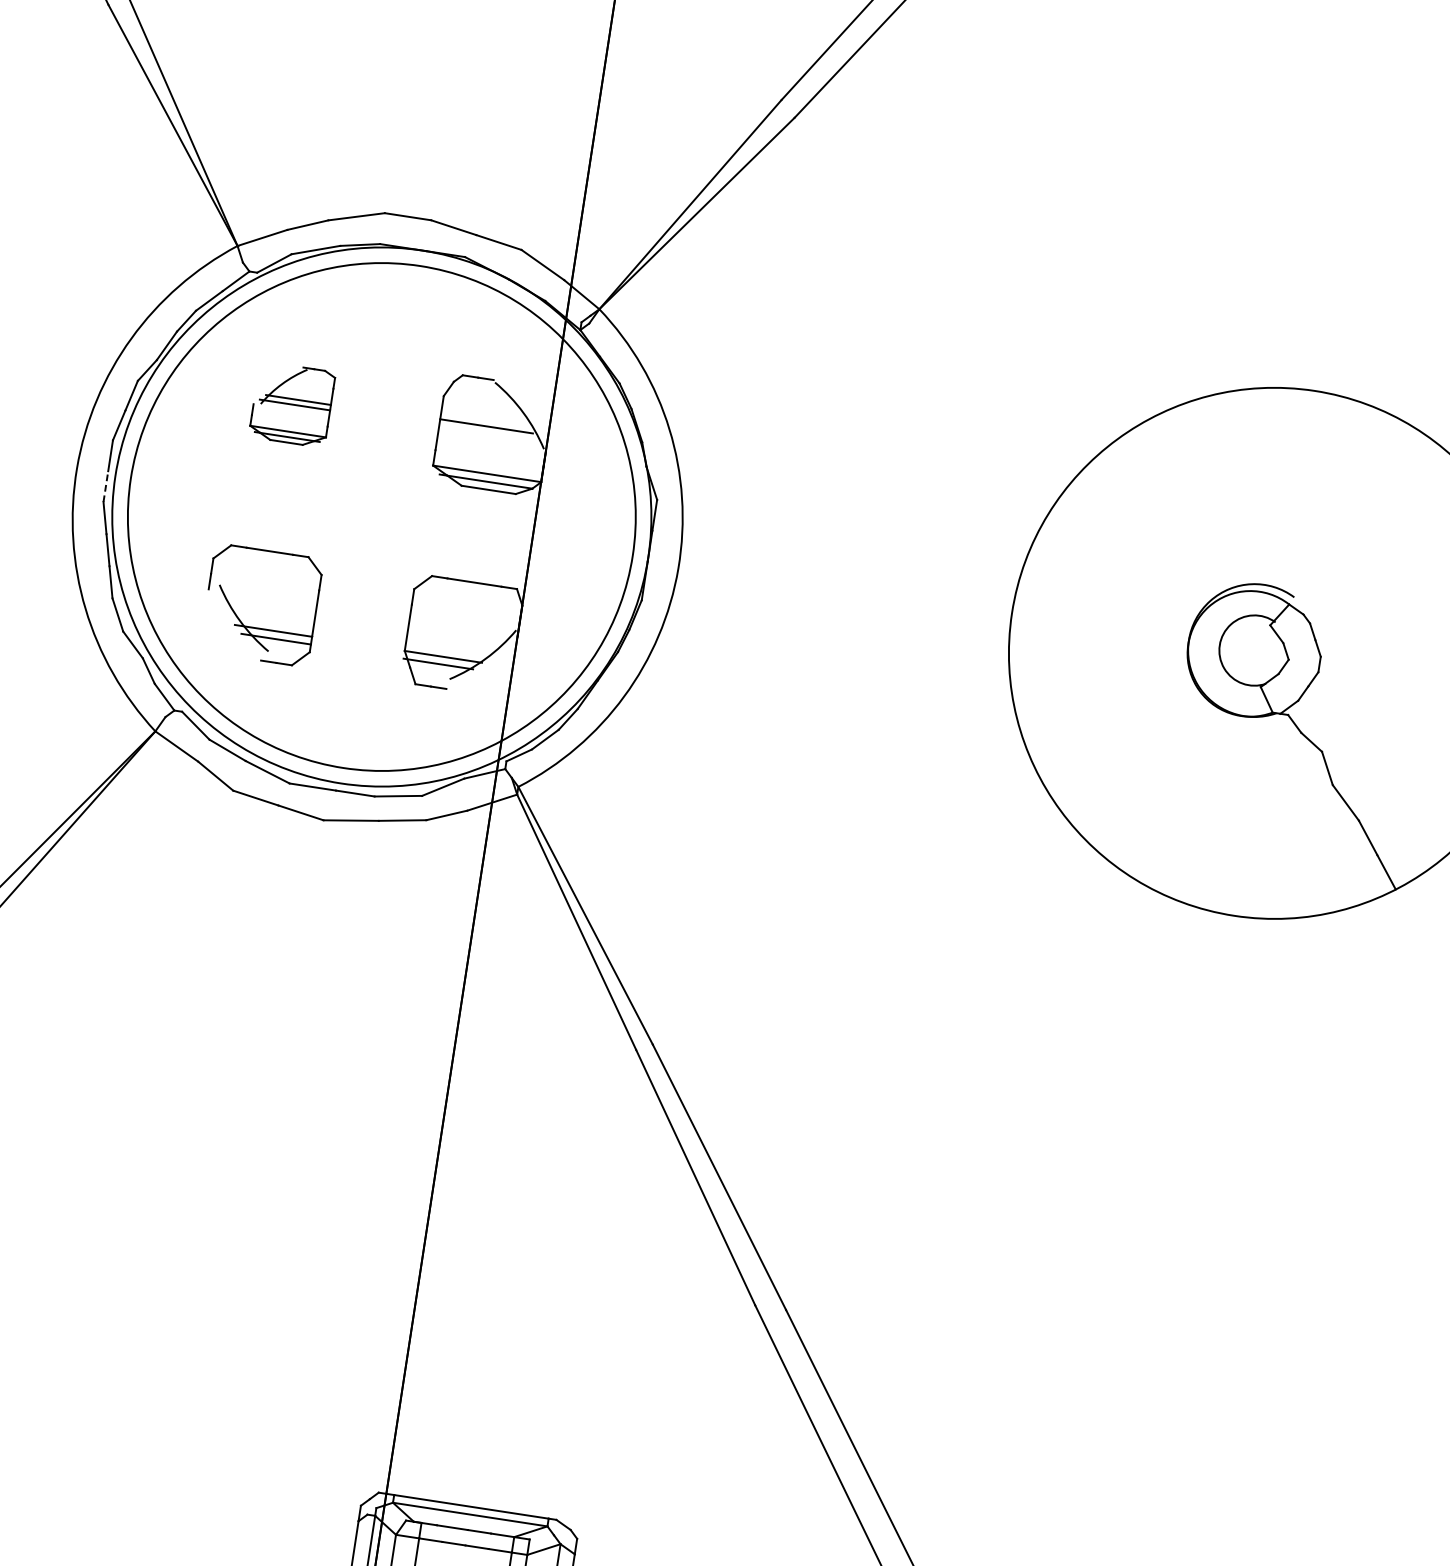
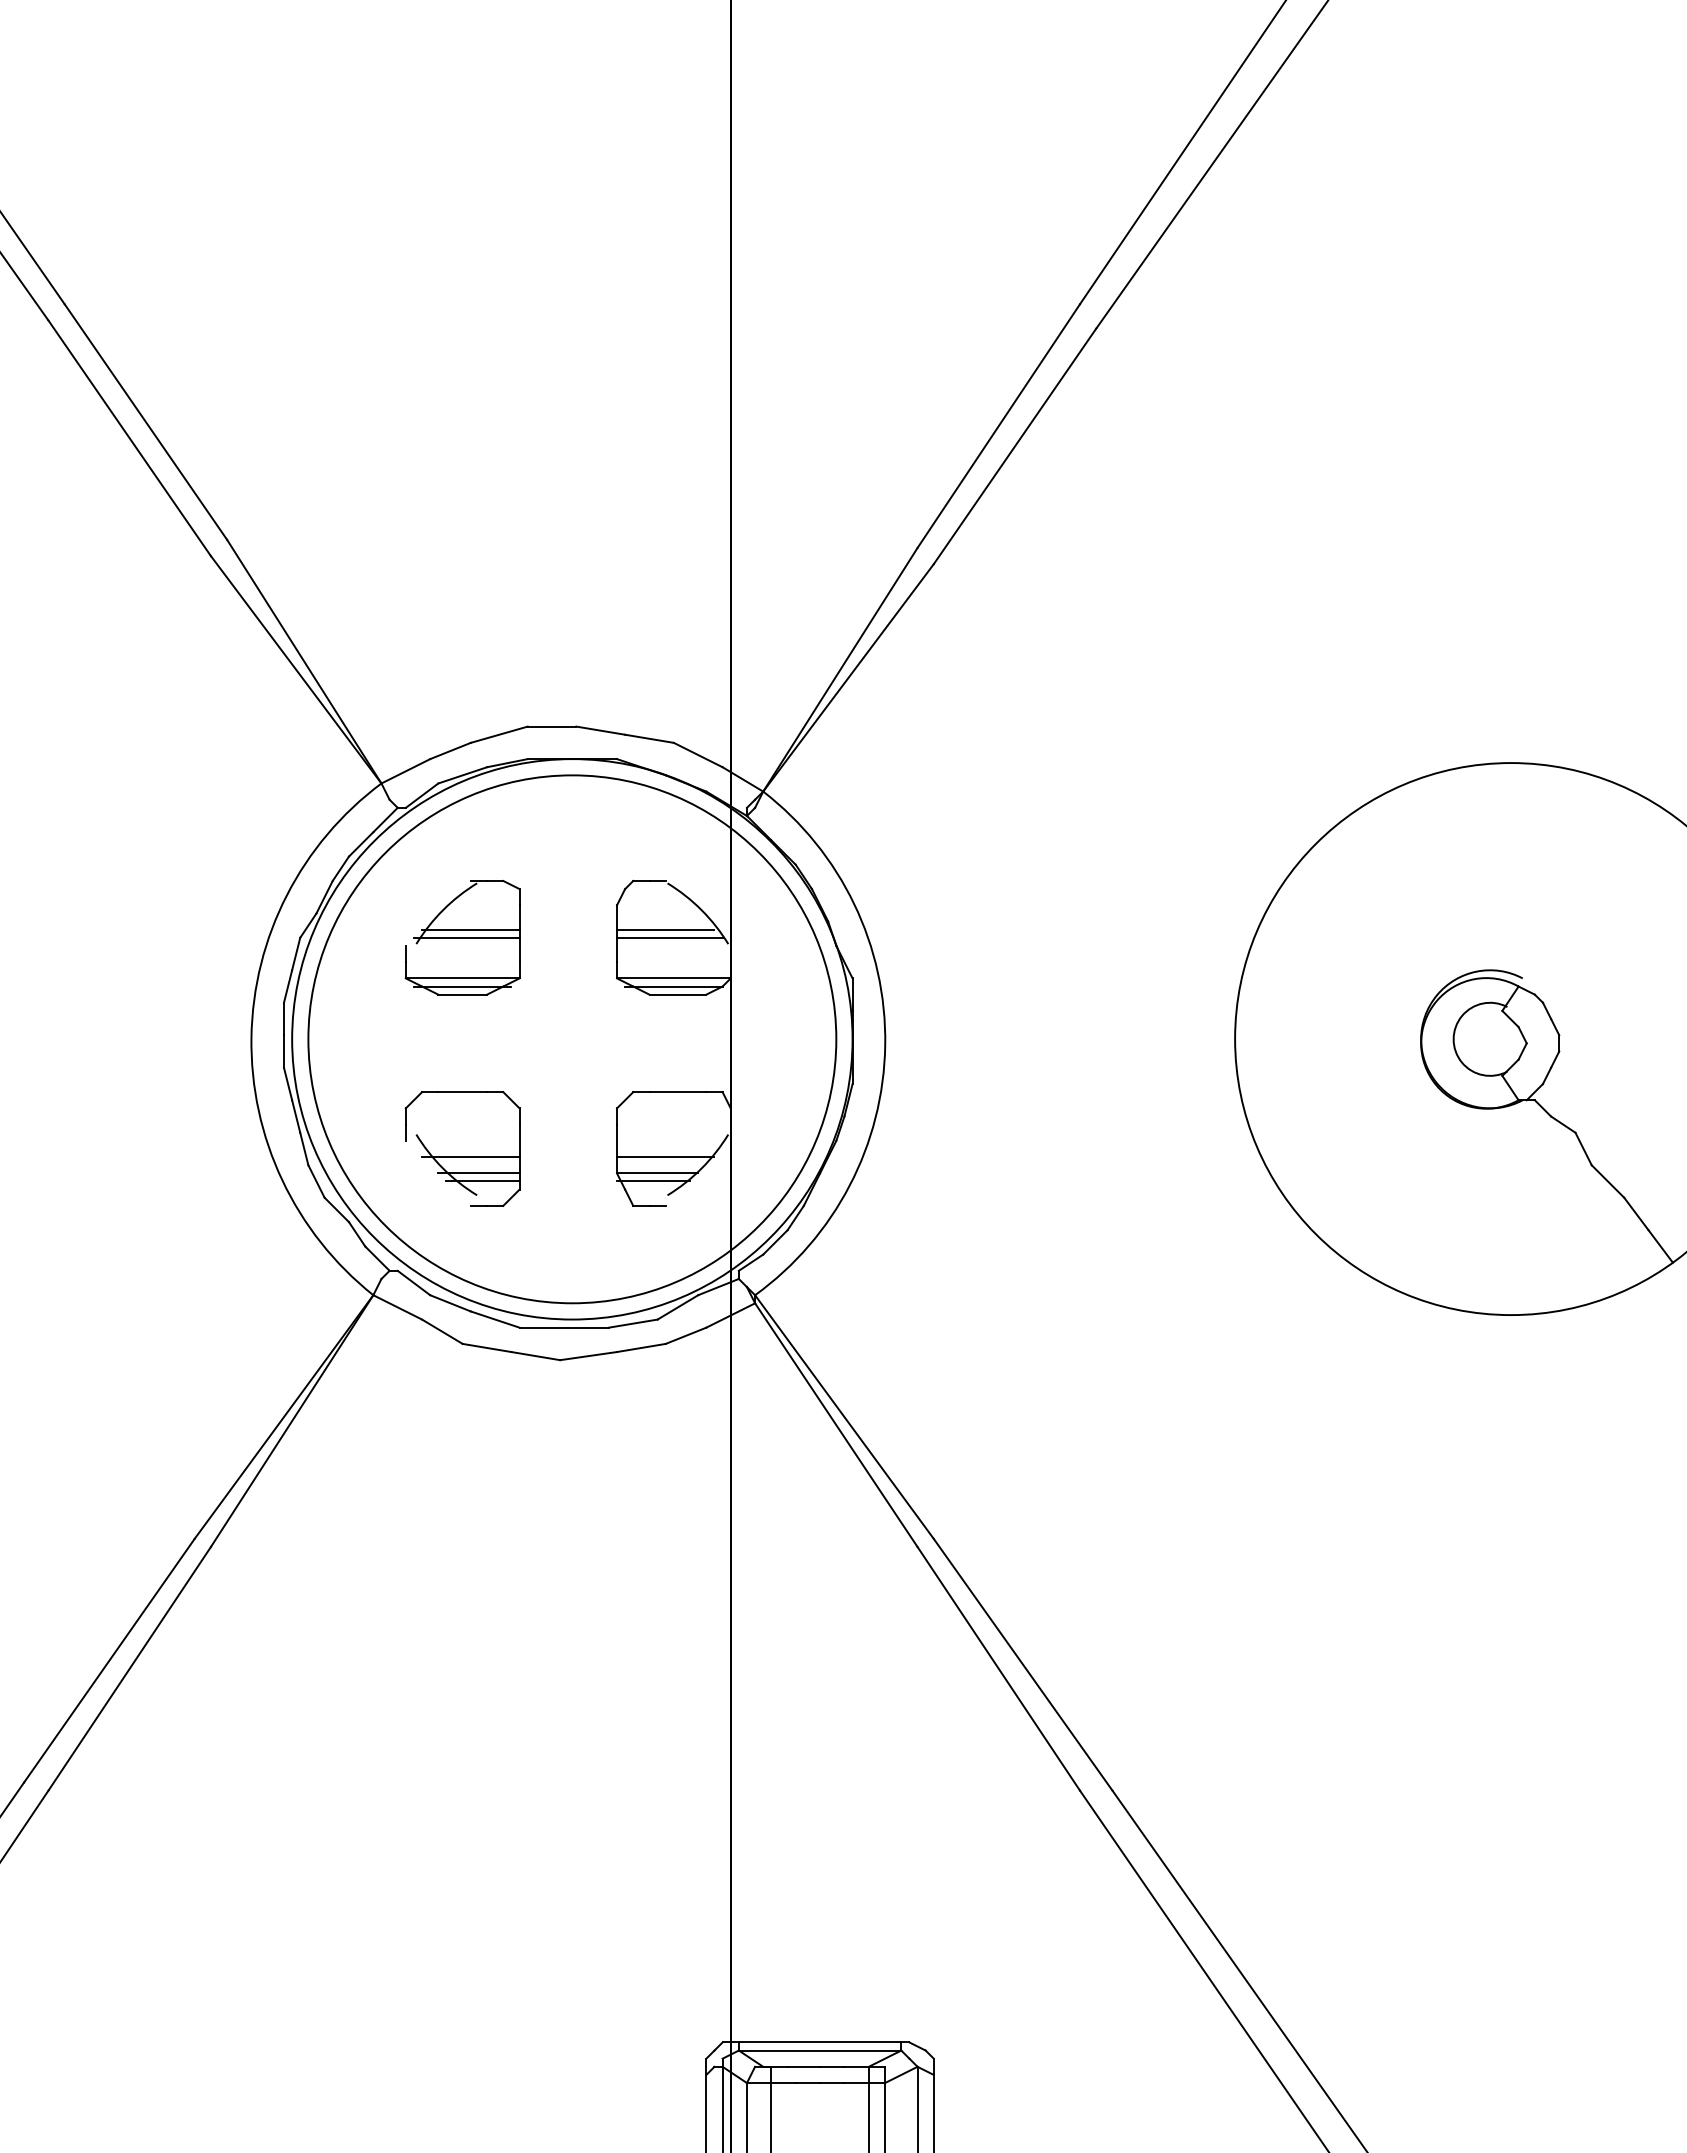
part: (292, 404) -> (462, 937), size x1.43
line: (489, 434) -> (669, 937), added
line: (106, 486) -> (284, 1051), dashed -> solid
line: (267, 614) -> (470, 1157), added
line: (453, 642) -> (665, 1157), added

